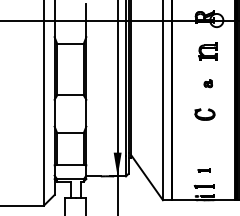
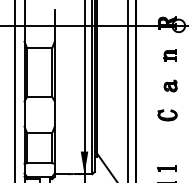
part: (207, 50) -> (169, 54), size x0.71
part: (208, 83) -> (170, 85), size x1.67
part: (203, 170) -> (166, 168), size x1.67

